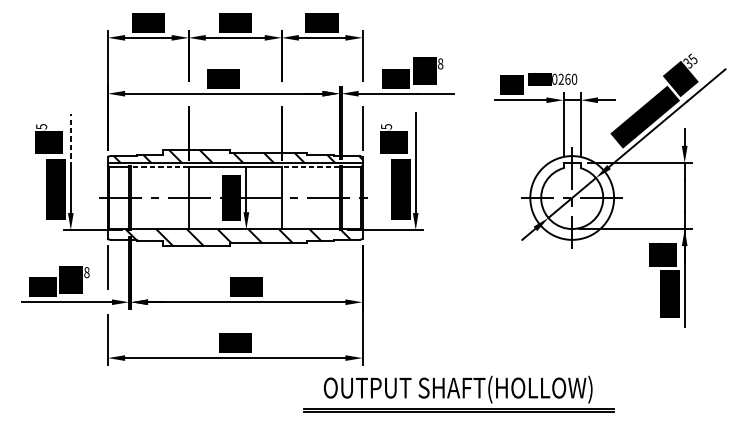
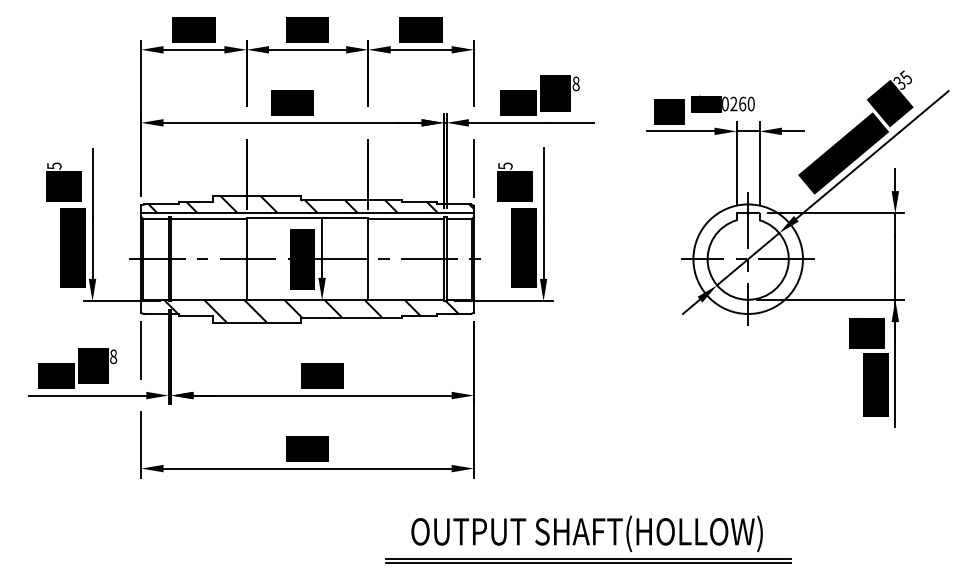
line: (70, 140) -> (92, 183), dashed -> solid
line: (160, 166) -> (209, 218), dashed -> solid
line: (310, 166) -> (406, 218), dashed -> solid
part: (459, 393) -> (588, 539), moved

